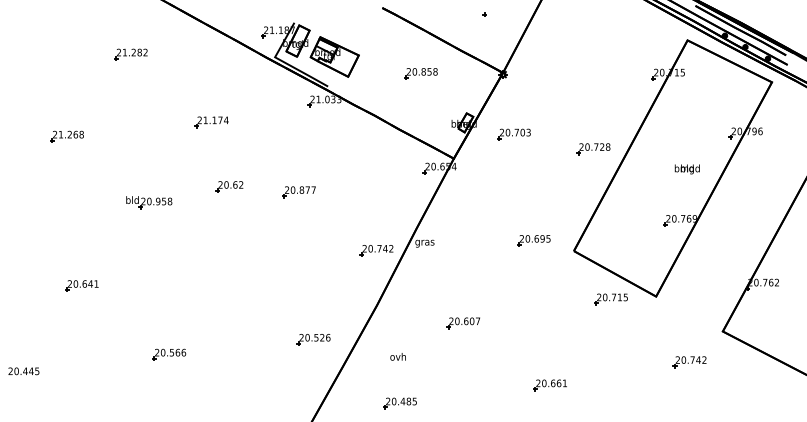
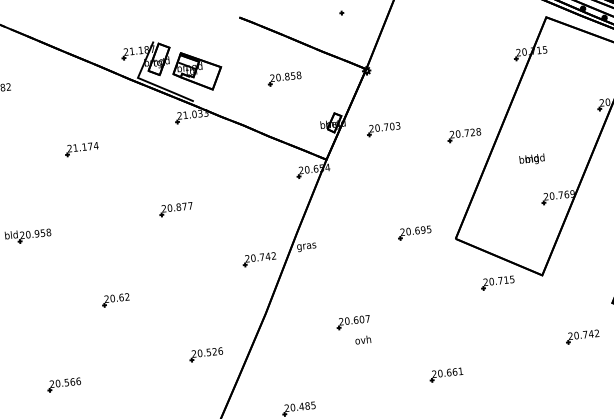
text: (686, 169) -> (531, 159), moved
part: (229, 186) -> (115, 299), moved
text: (397, 356) -> (362, 339), moved

